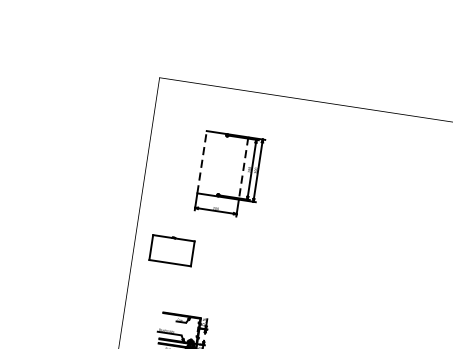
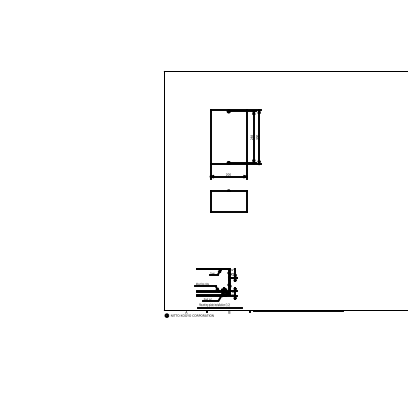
line: (201, 162) -> (210, 137), dashed -> solid
line: (243, 168) -> (246, 137), dashed -> solid
part: (171, 249) -> (228, 200), moved

